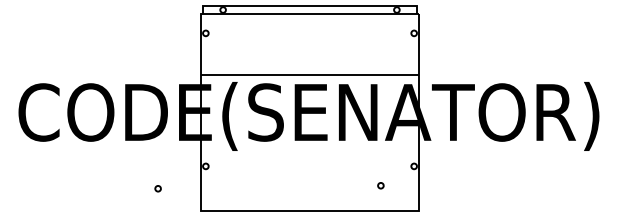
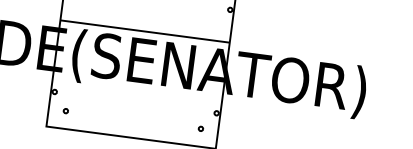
circle: (380, 185) -> (200, 128), moved
circle: (157, 188) -> (65, 110), moved

